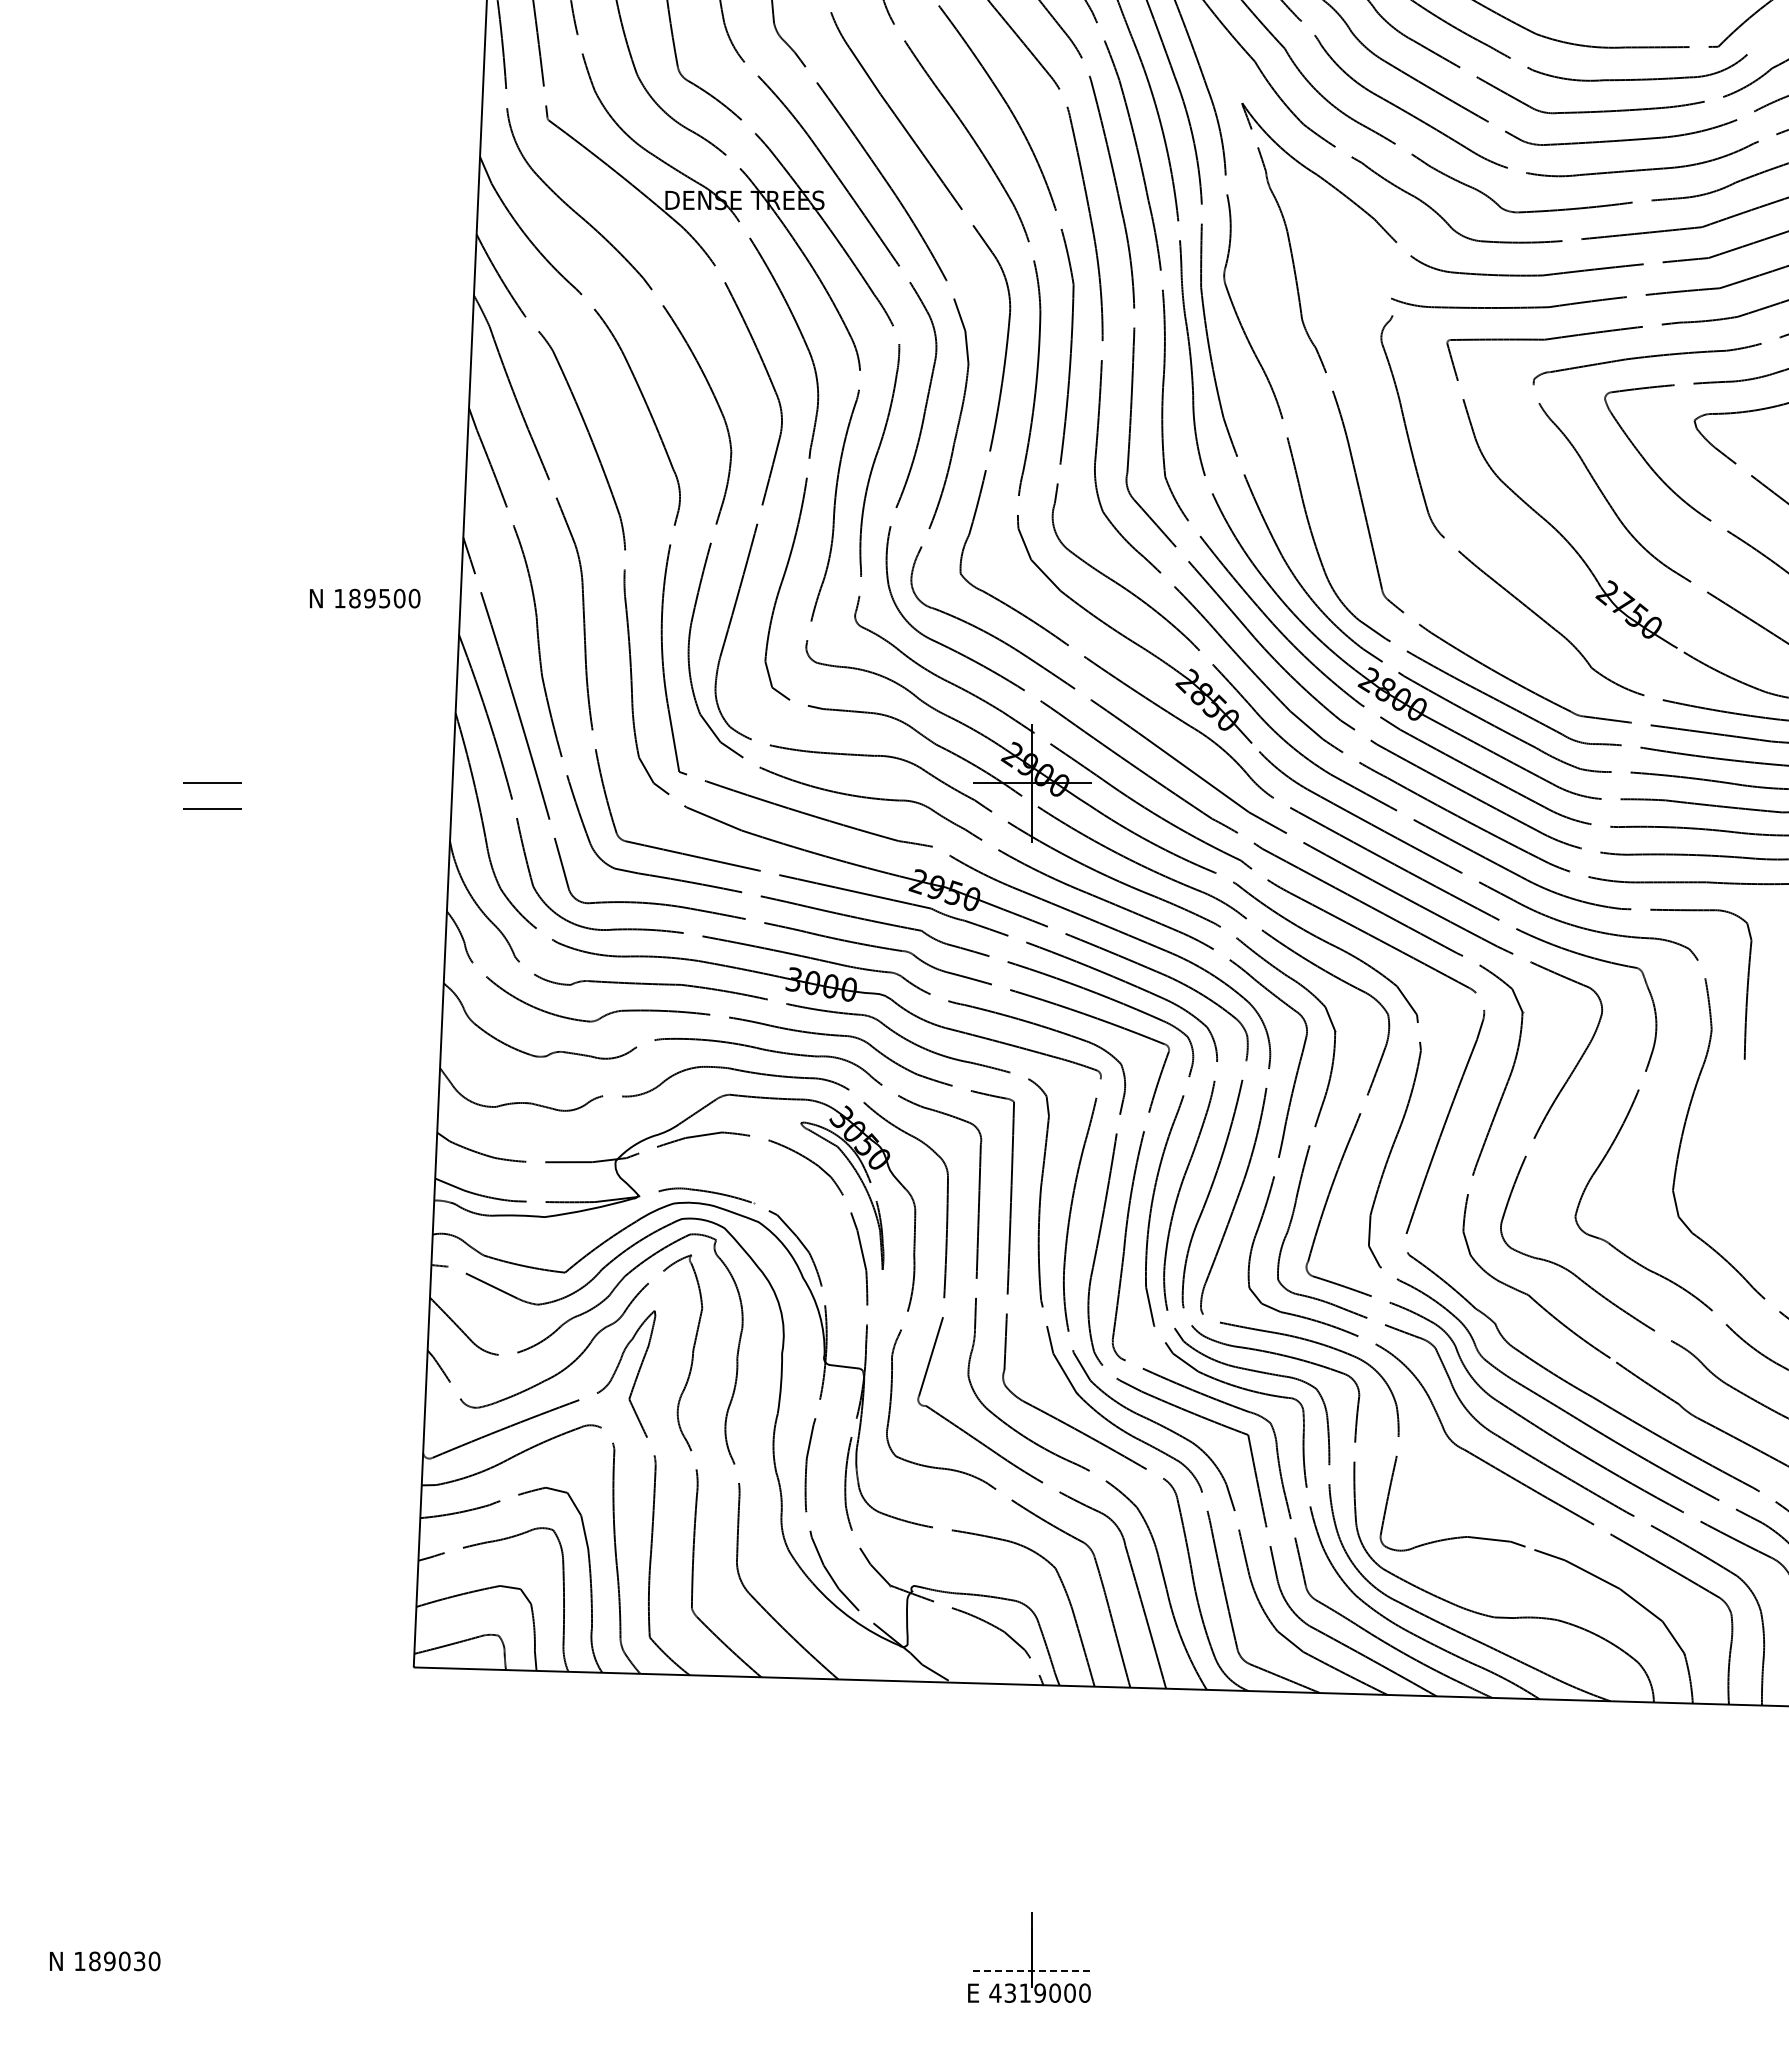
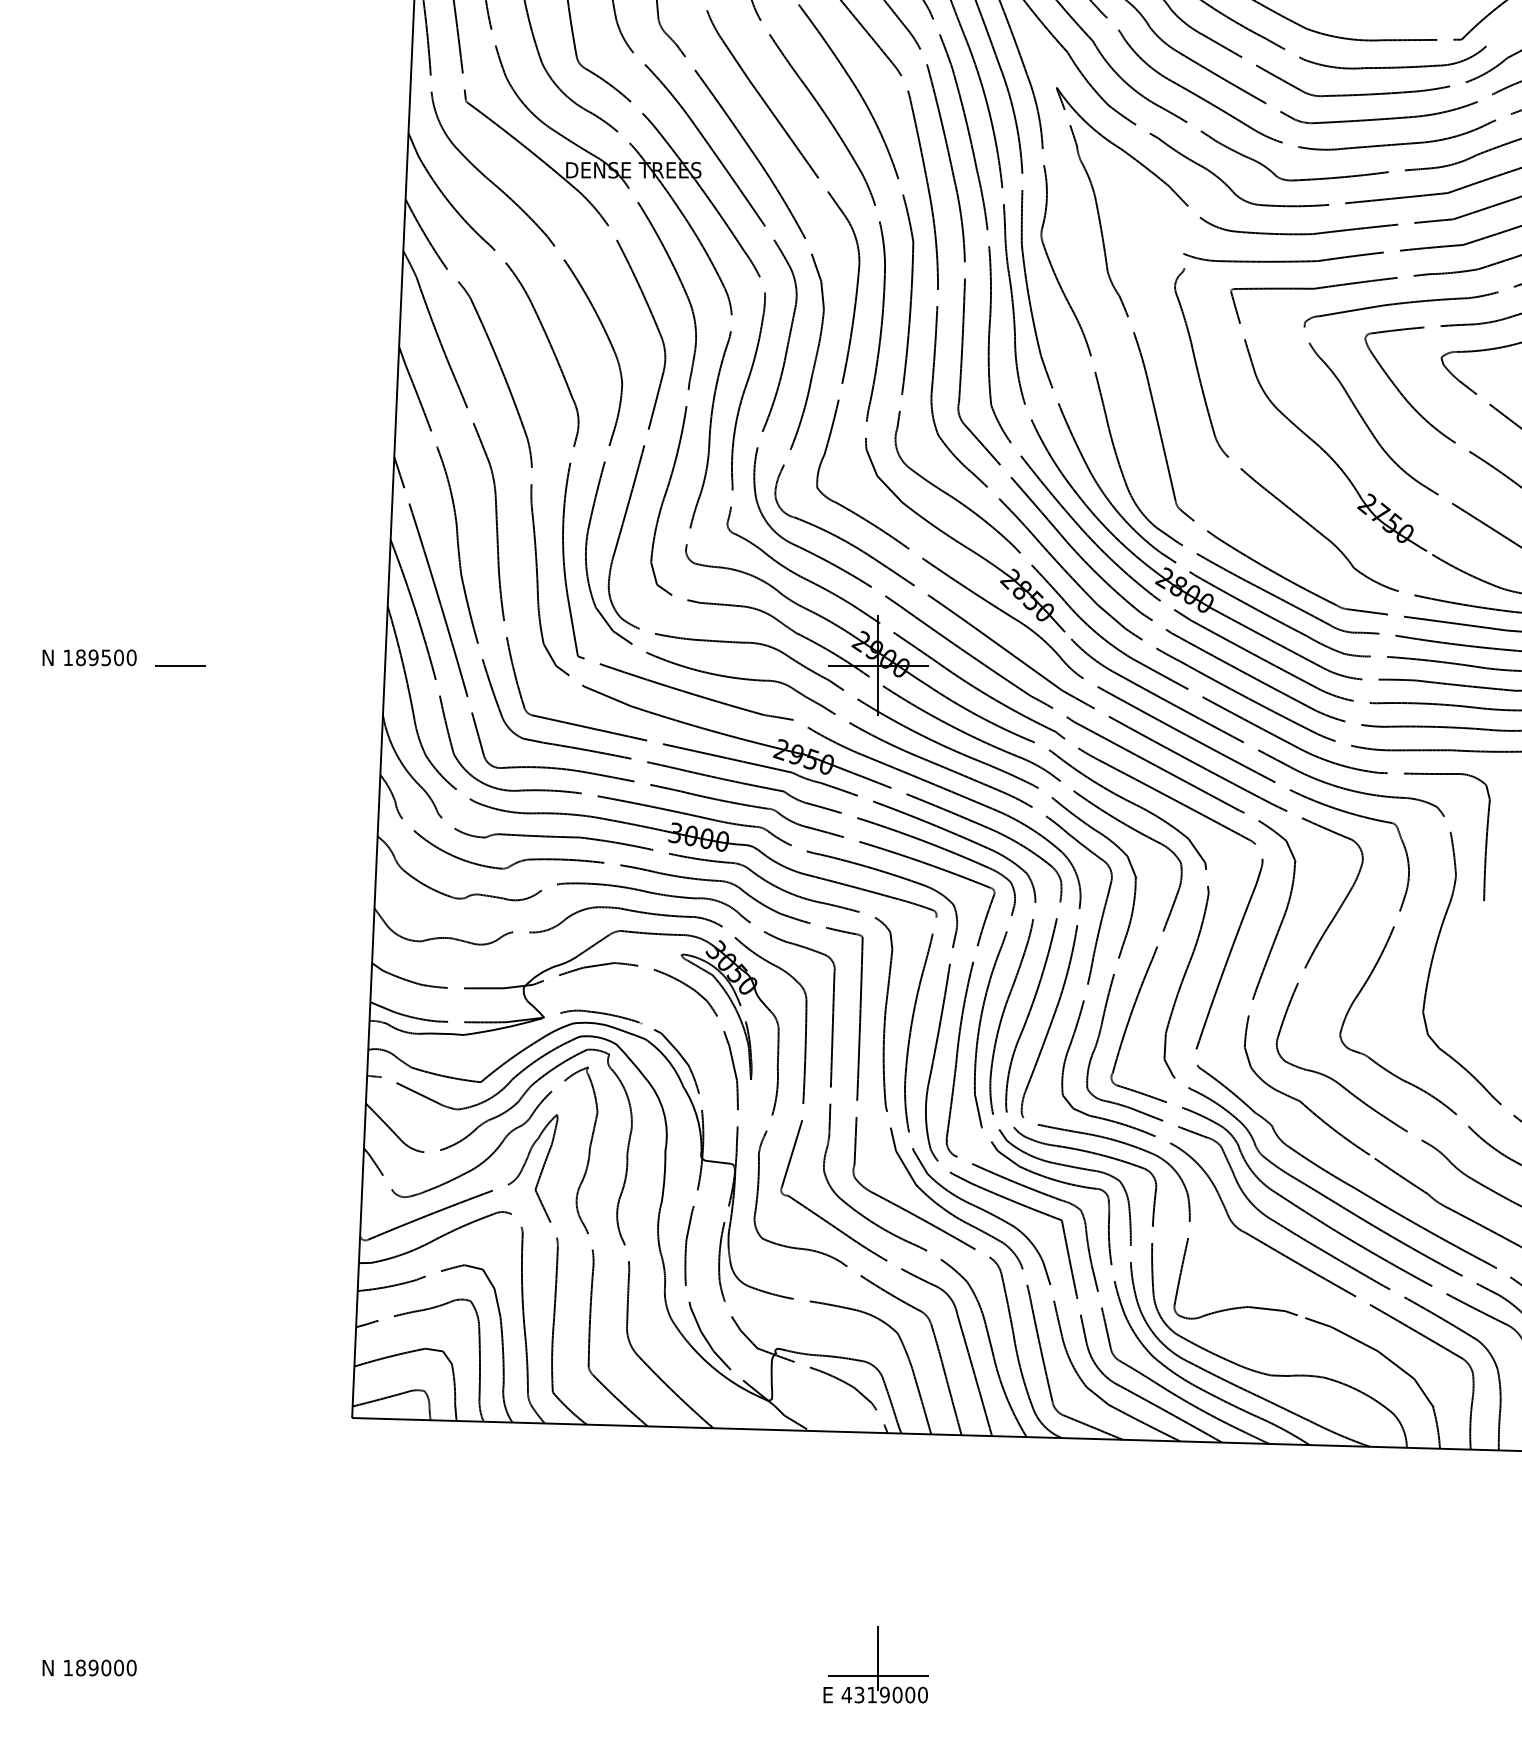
text: (365, 598) -> (89, 657), moved
line: (212, 808) -> (180, 687), removed
text: (139, 1961) -> (118, 1668), 189030 -> 189000
line: (1032, 1970) -> (878, 1675), dashed -> solid

